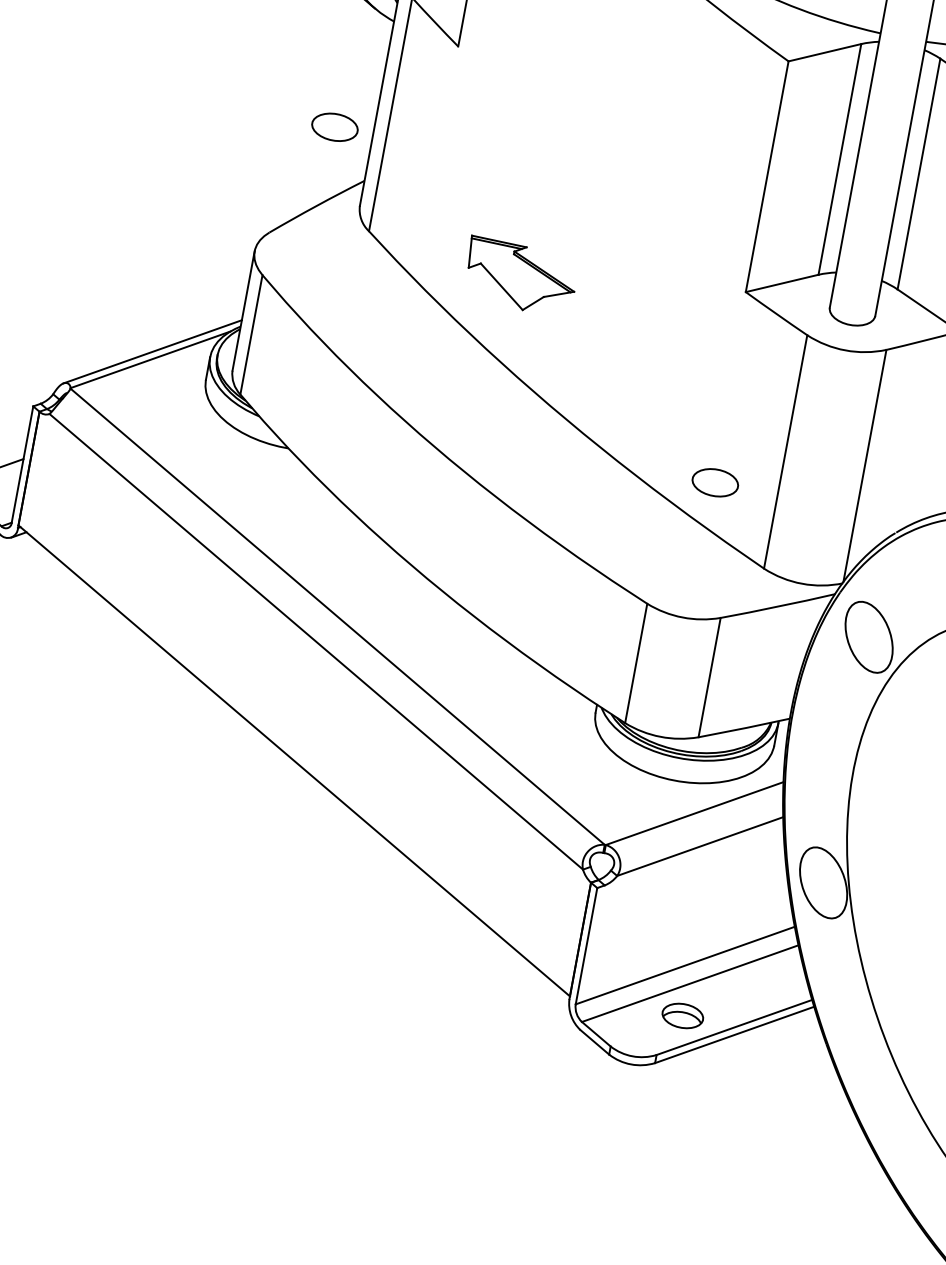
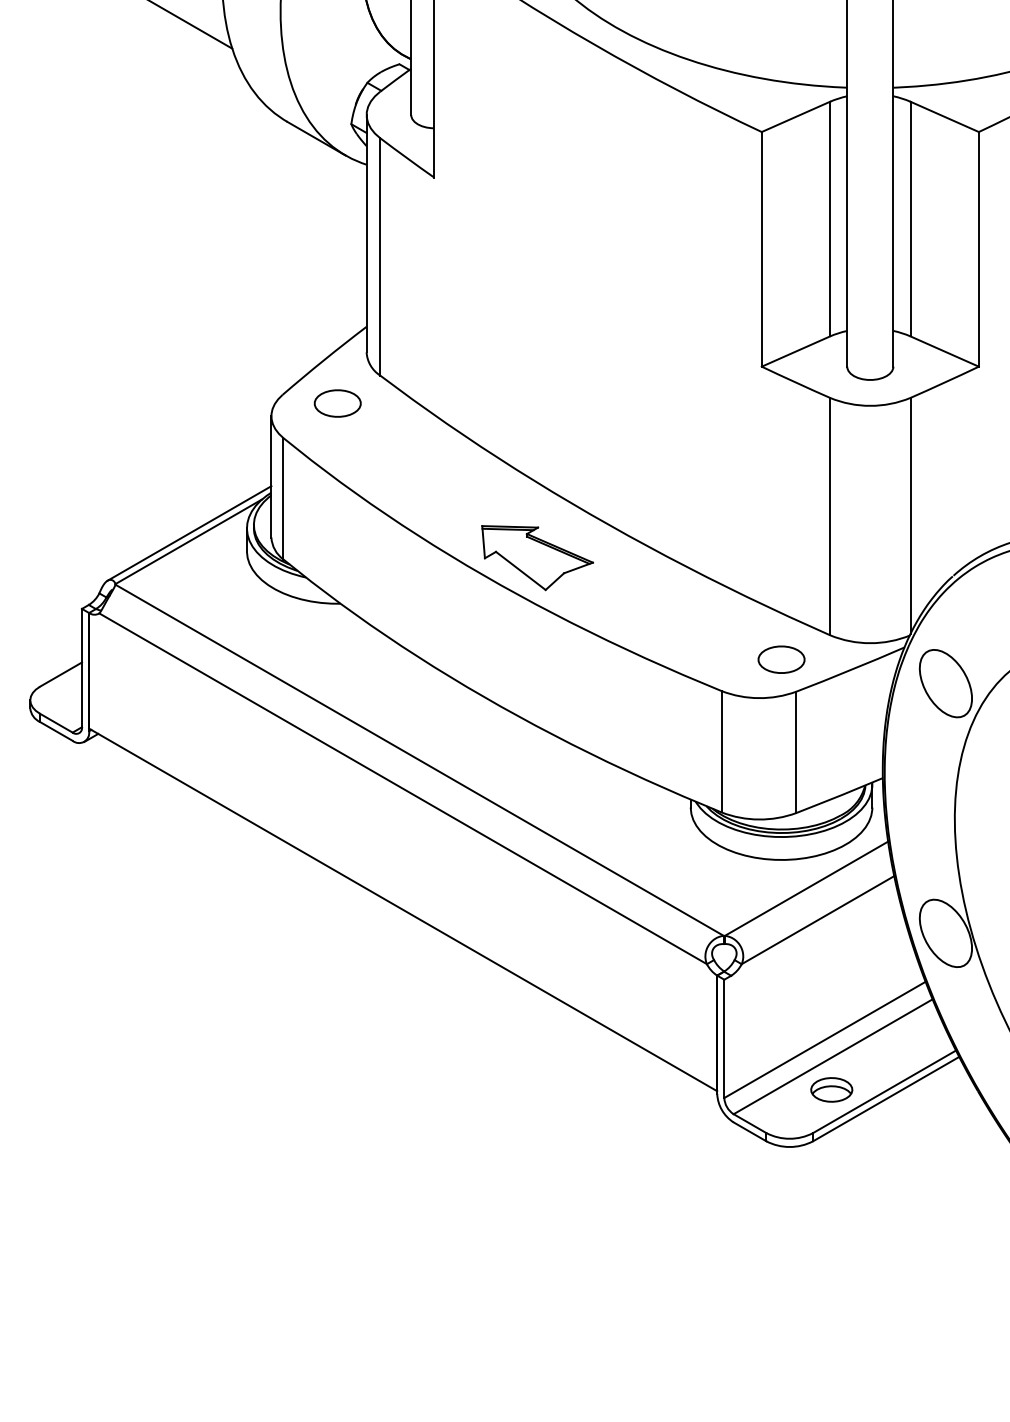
part: (334, 127) -> (337, 403), moved
part: (520, 277) -> (537, 558), moved
part: (715, 482) -> (781, 659), moved

